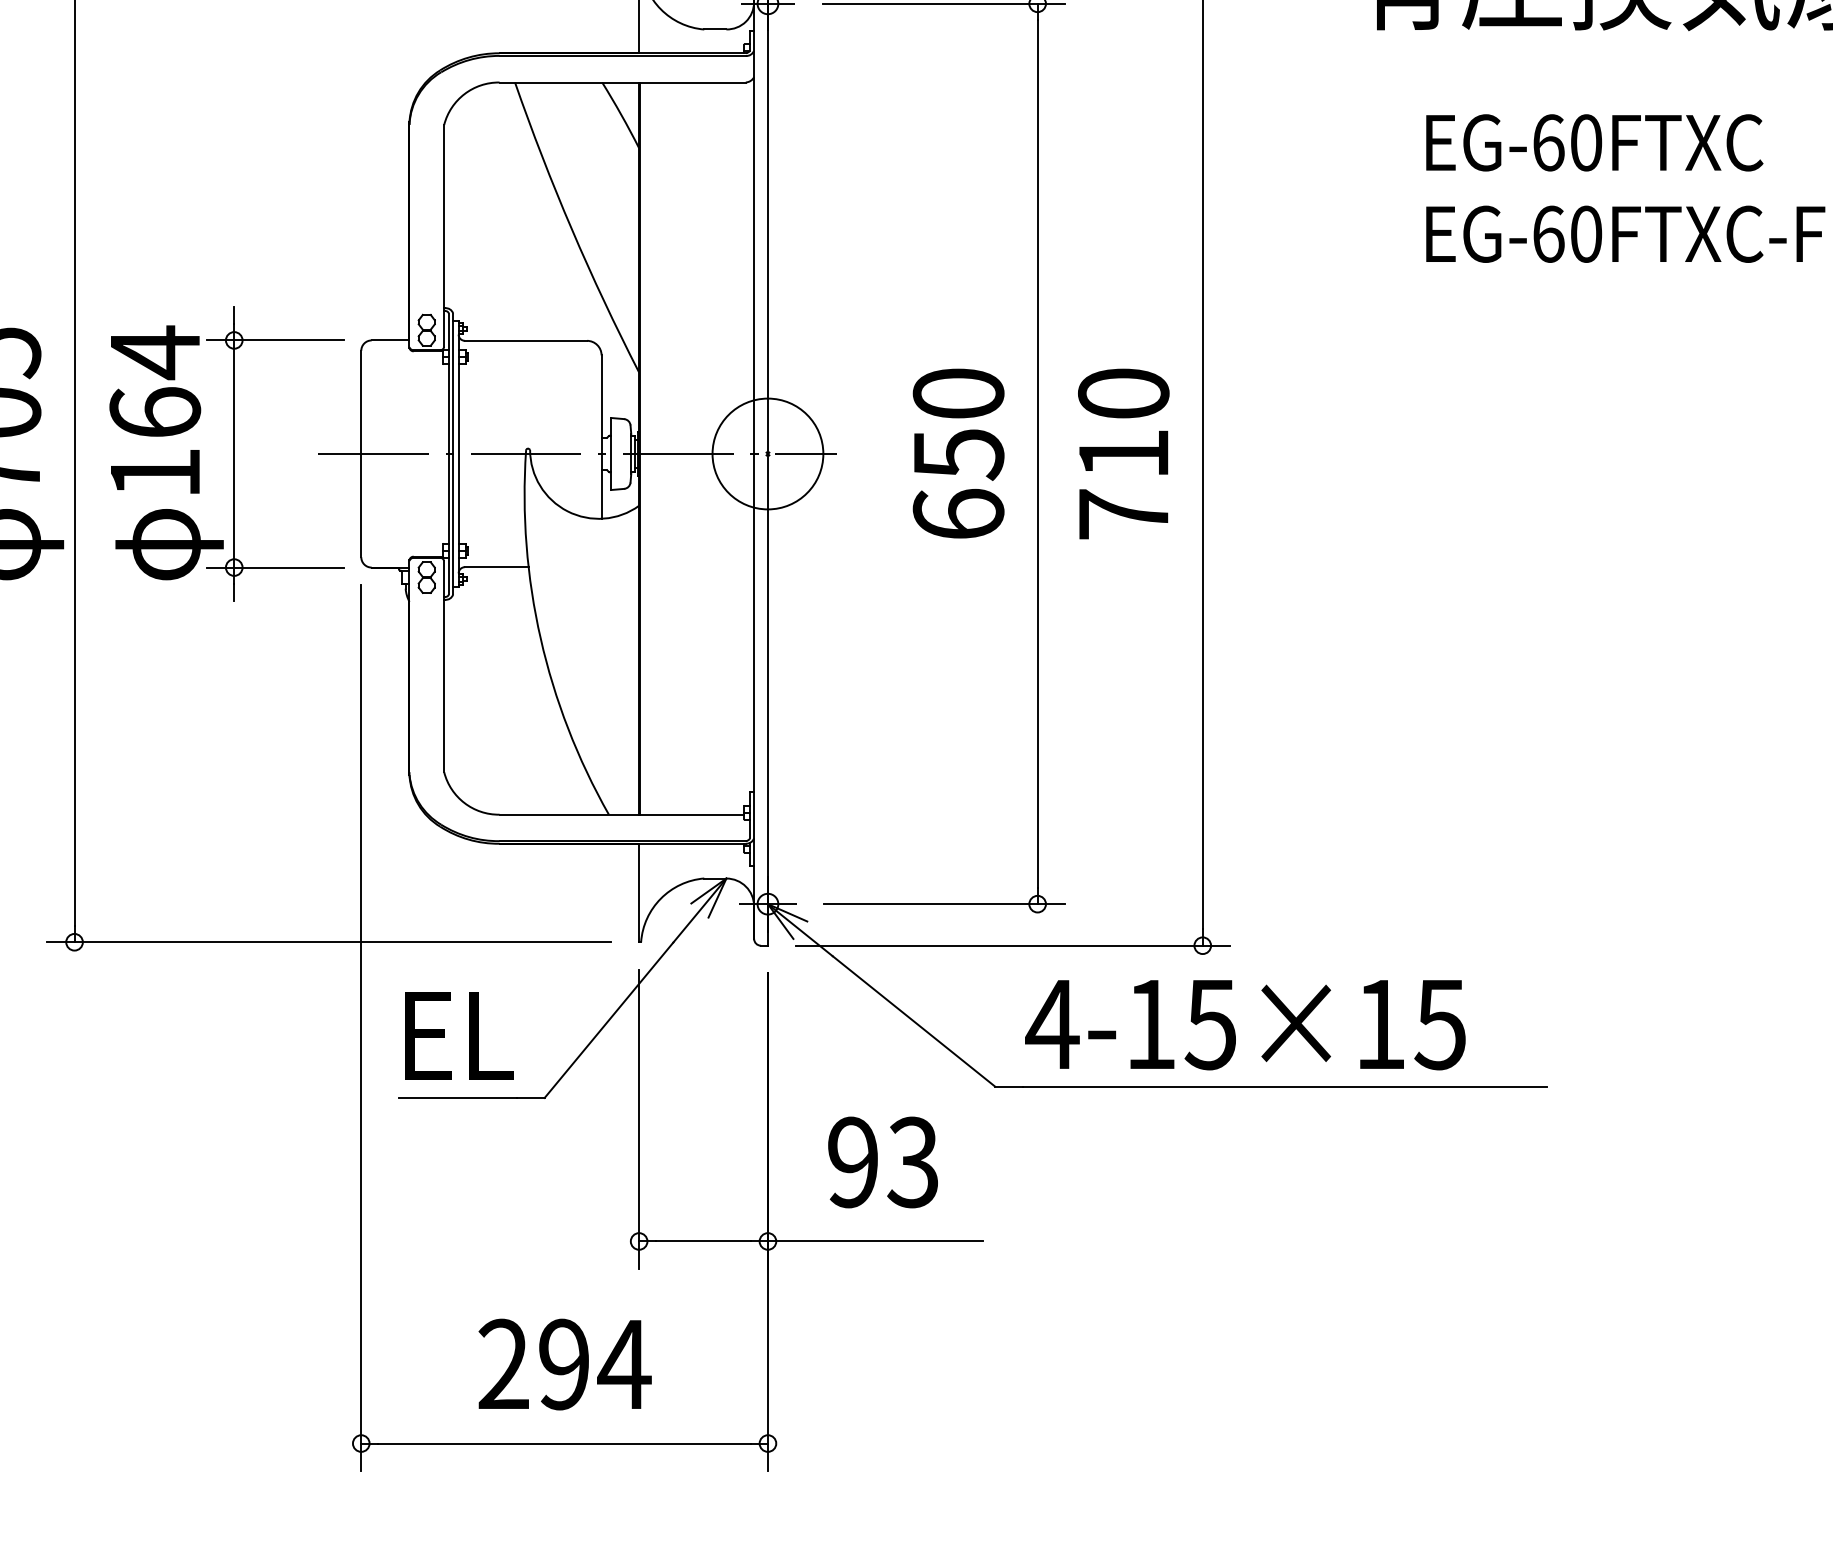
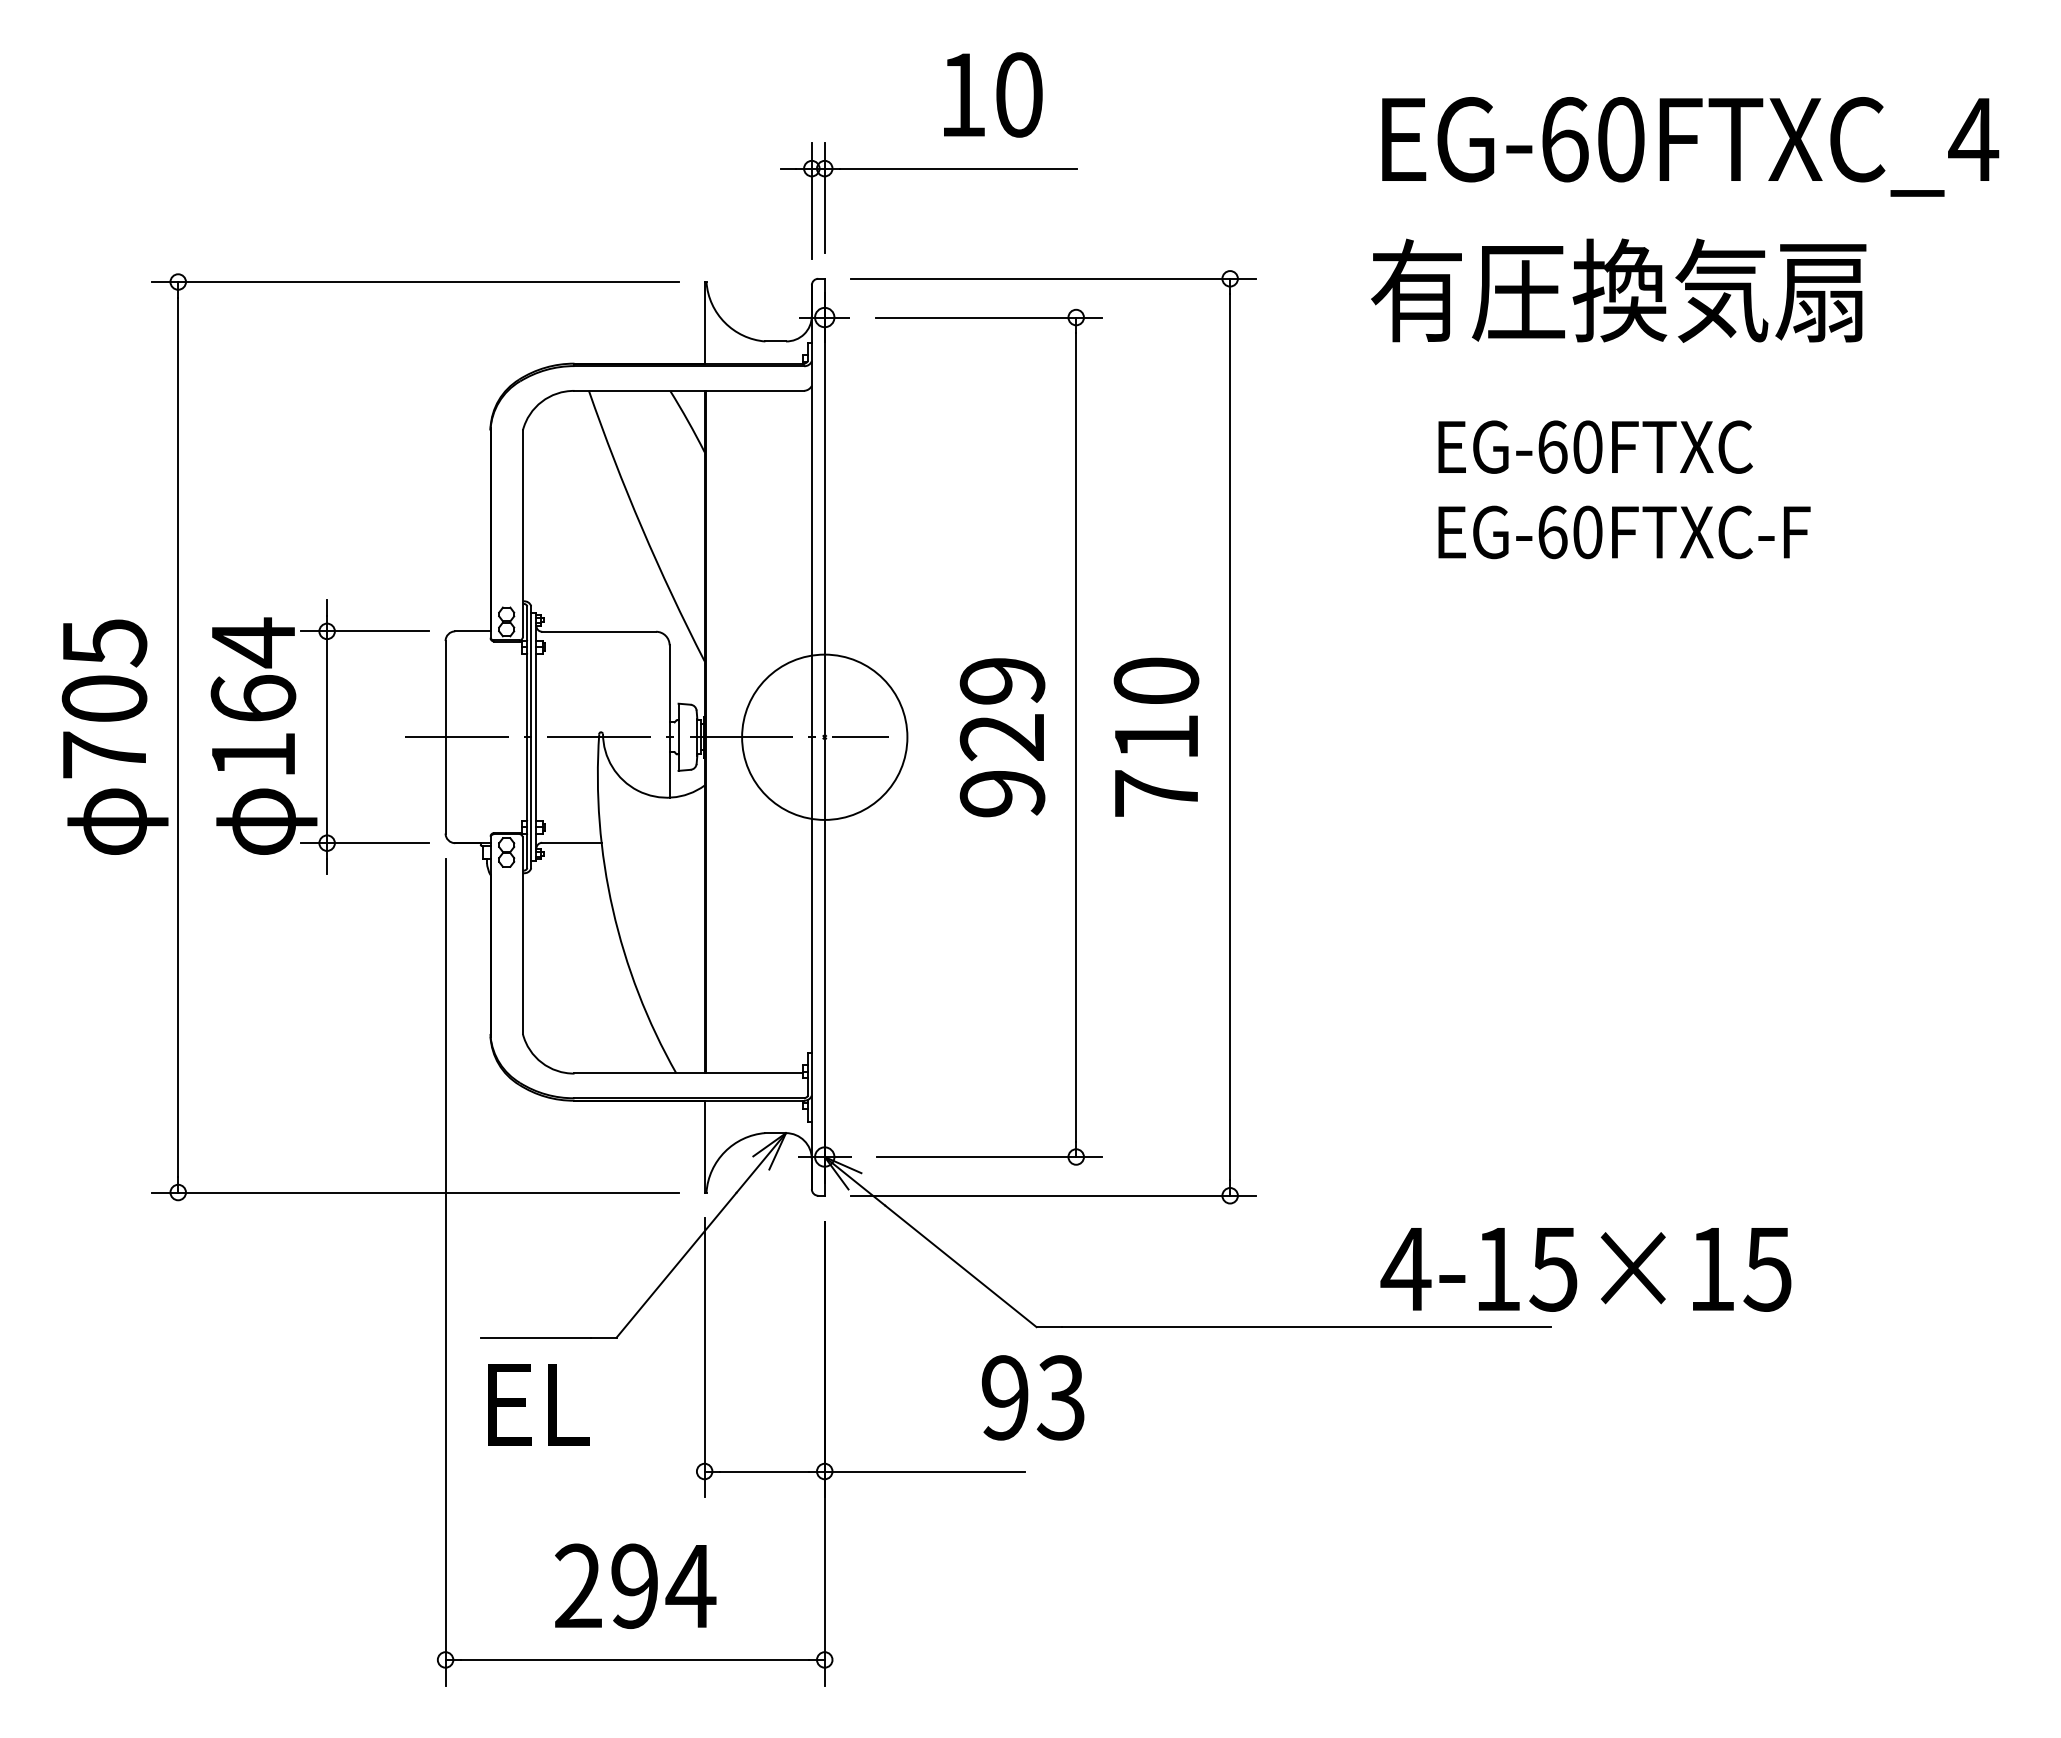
circle: (767, 453) -> (824, 736), size x1.6
text: (958, 454) -> (1002, 737), 650 -> 929
text: (1244, 1024) -> (1585, 1269), moved
text: (458, 1035) -> (538, 1404), moved
text: (883, 1162) -> (1033, 1397), moved

